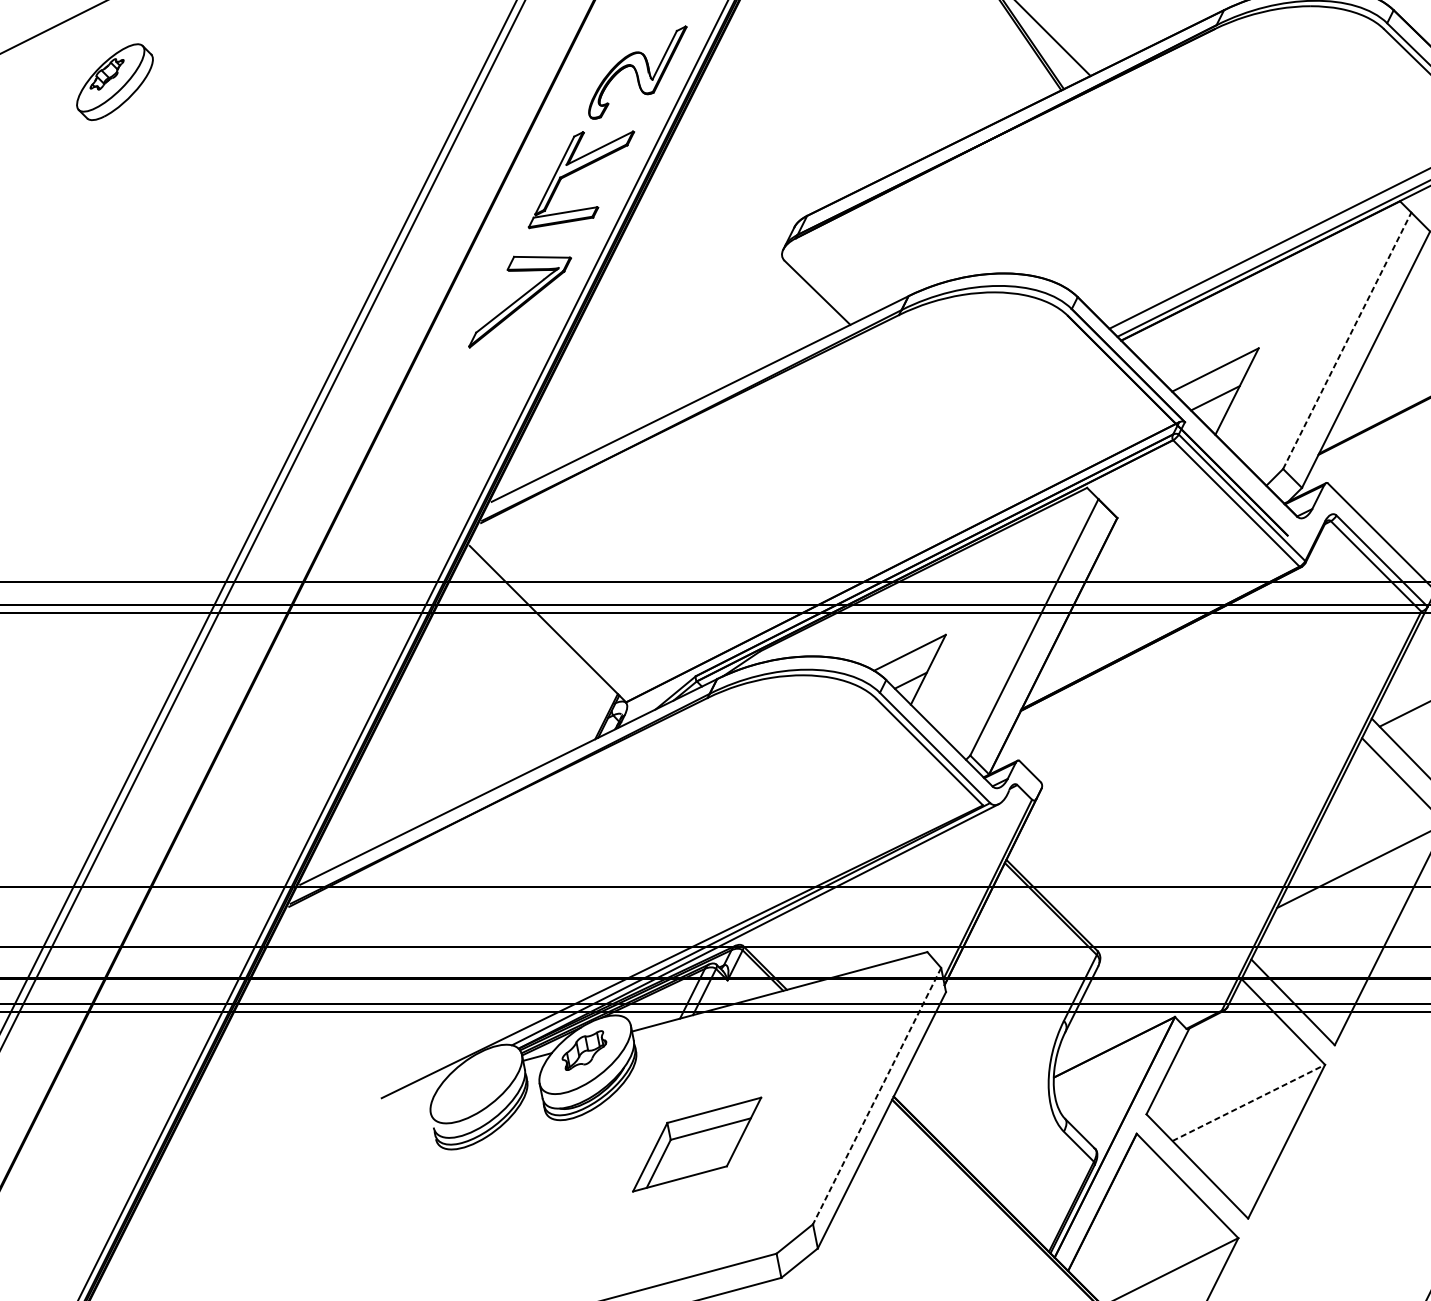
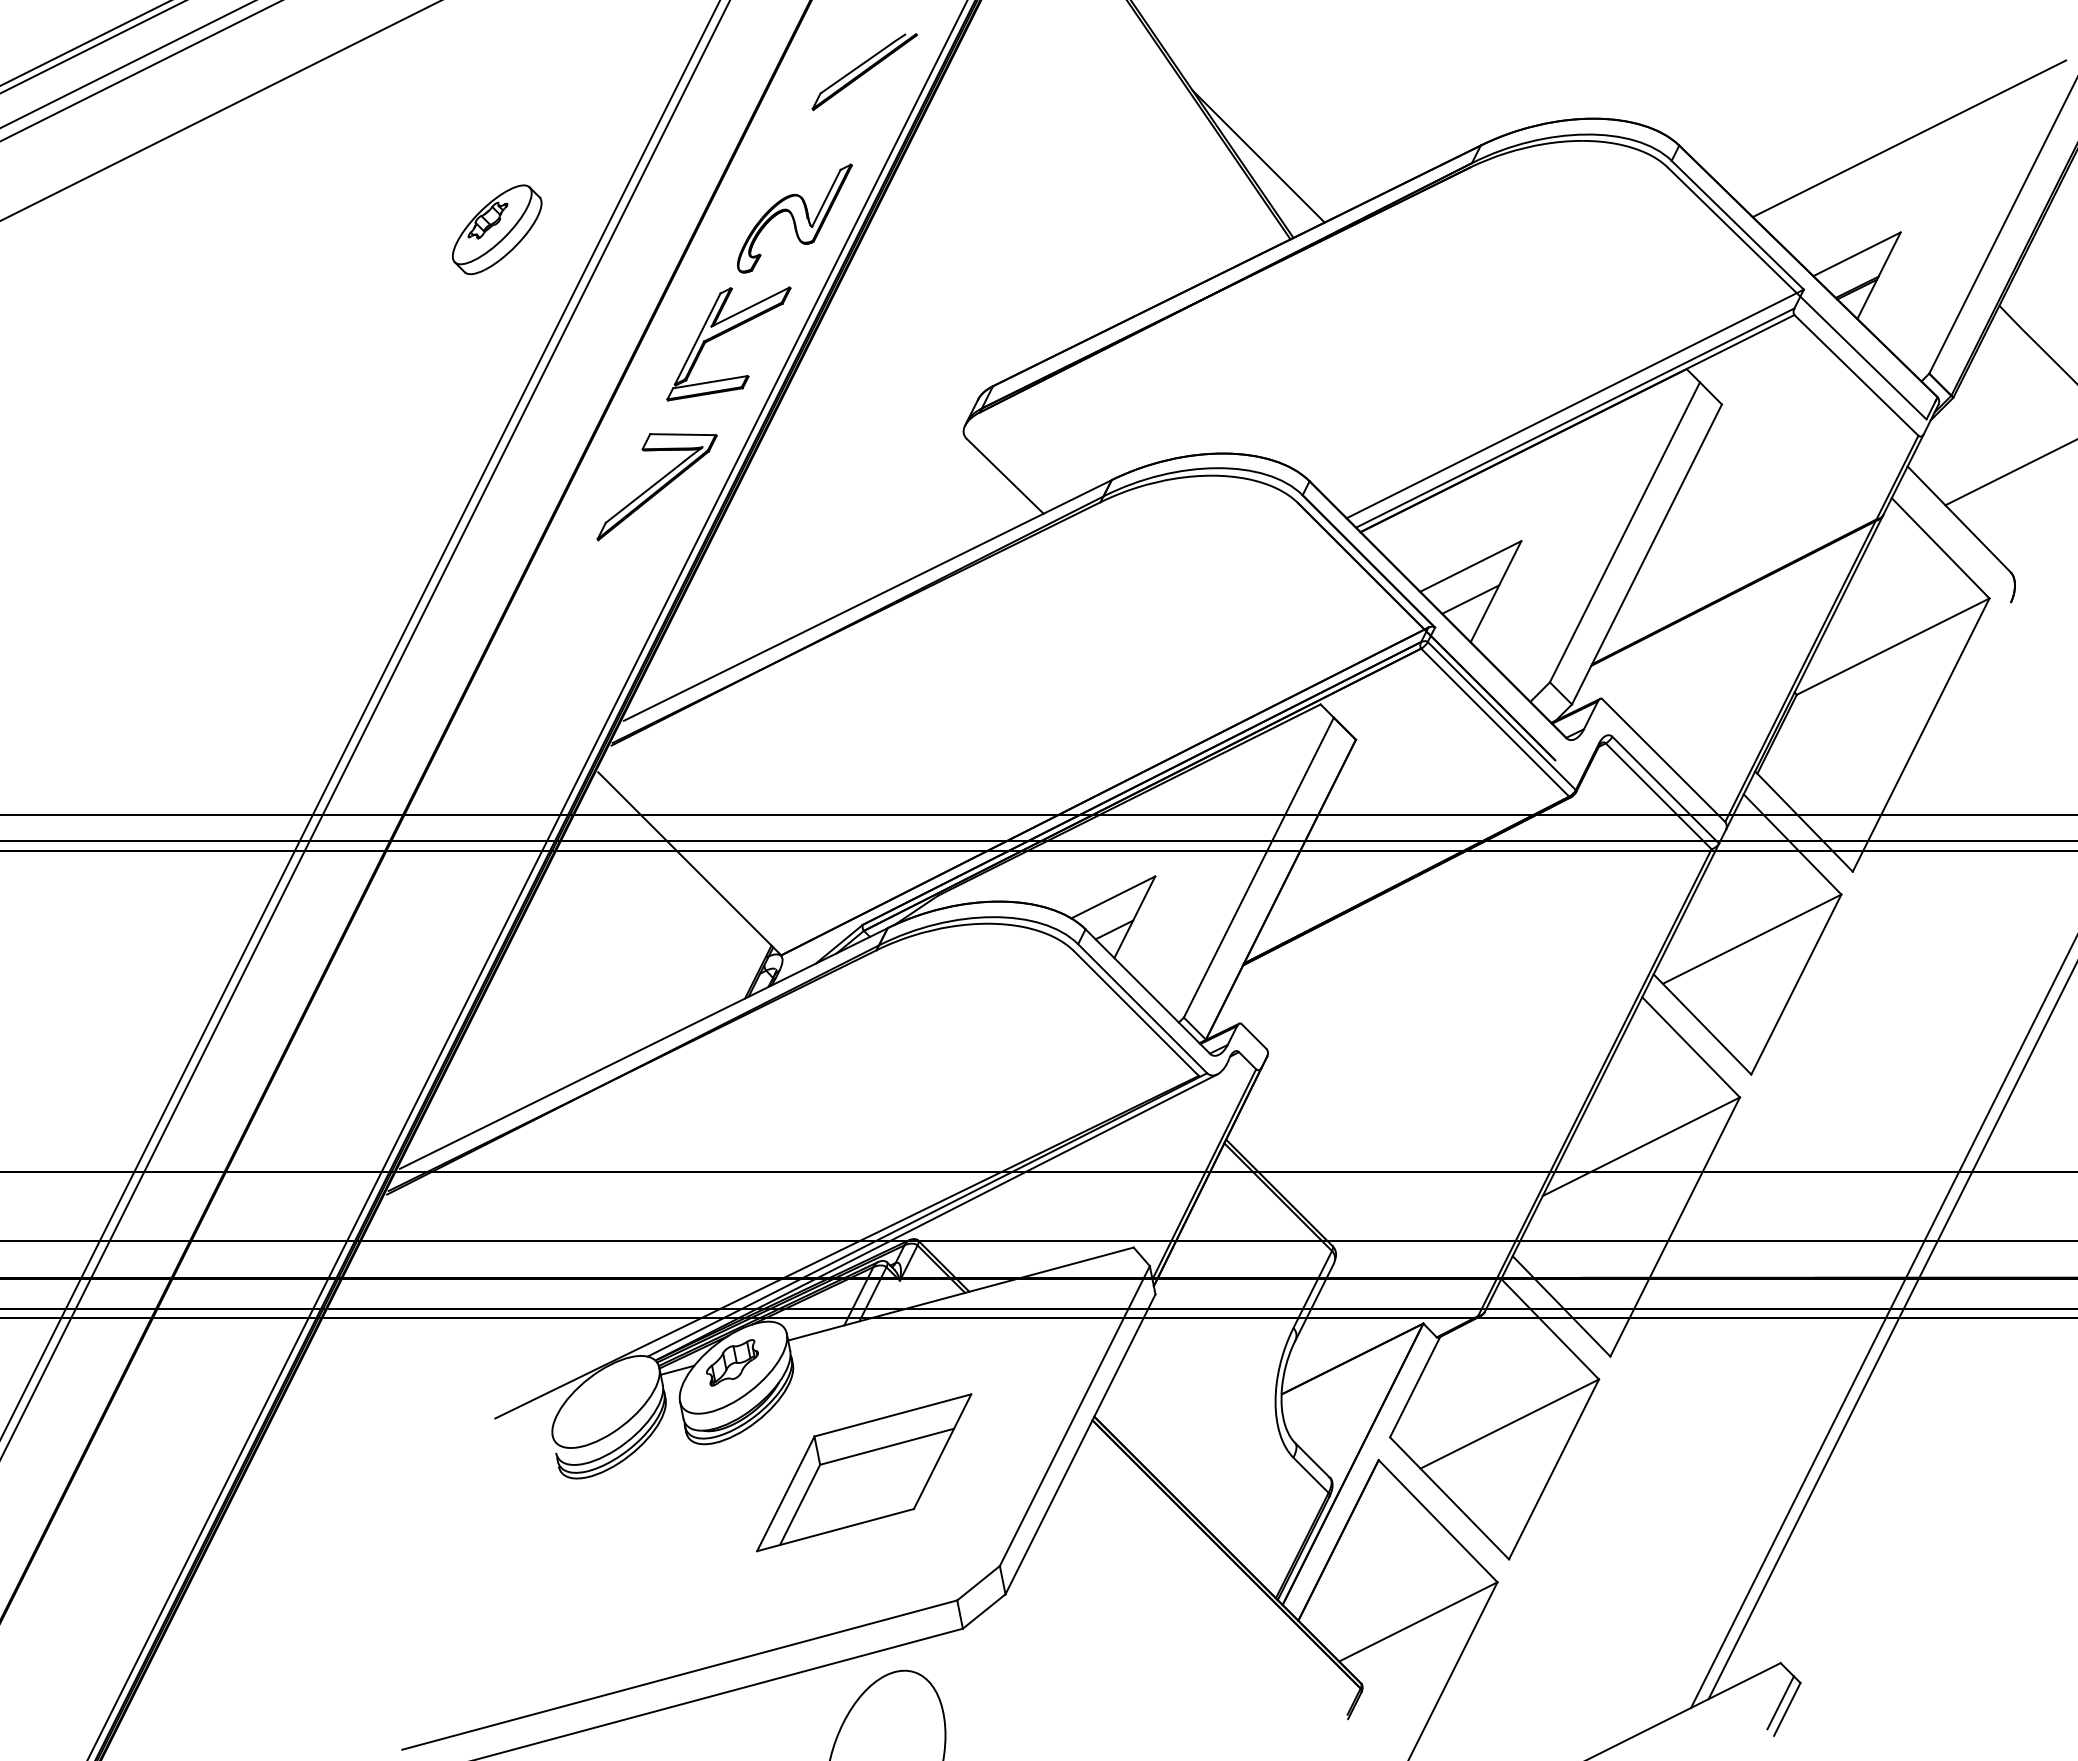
part: (114, 81) -> (496, 229), moved
line: (1346, 340) -> (1624, 532), dashed -> solid
line: (876, 1096) -> (1074, 1416), dashed -> solid
line: (1248, 1103) -> (1509, 1424), dashed -> solid
part: (697, 1144) -> (864, 1472), size x1.43

